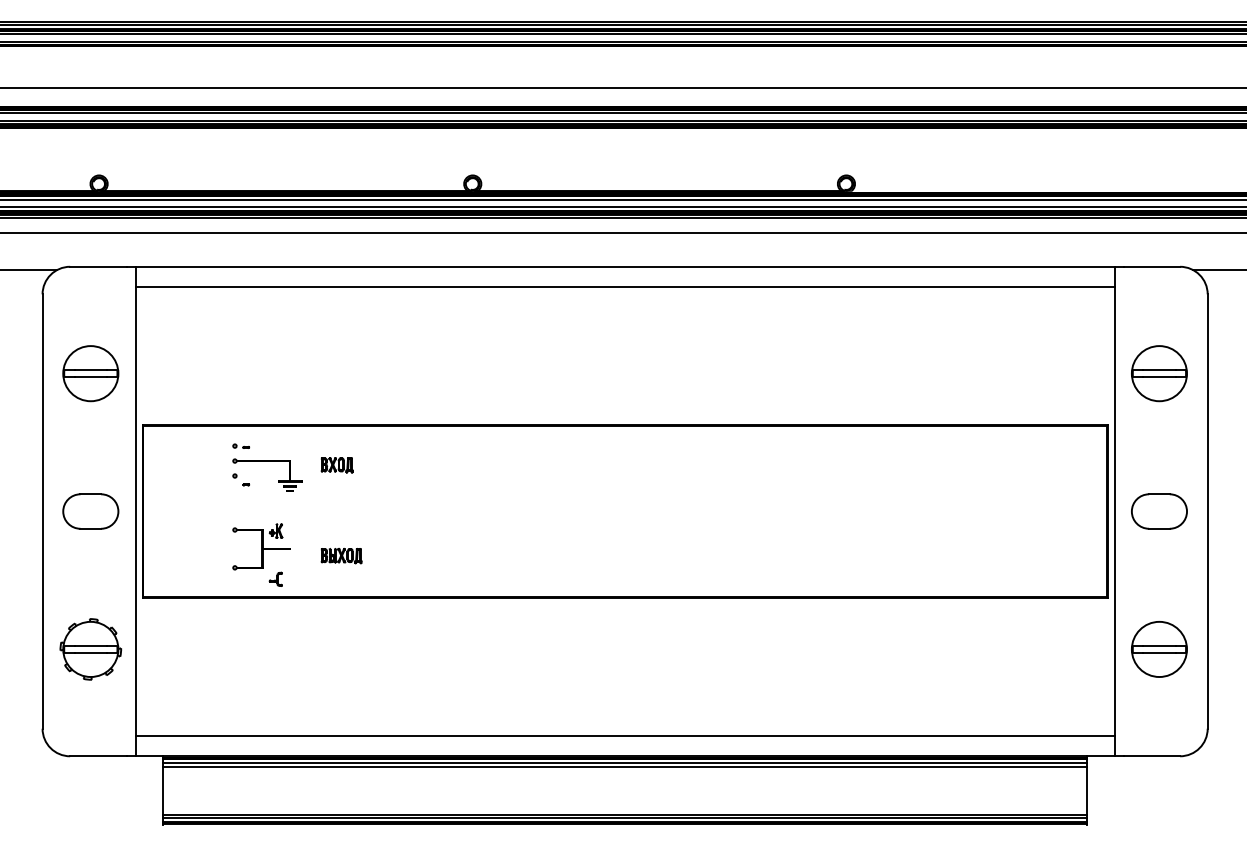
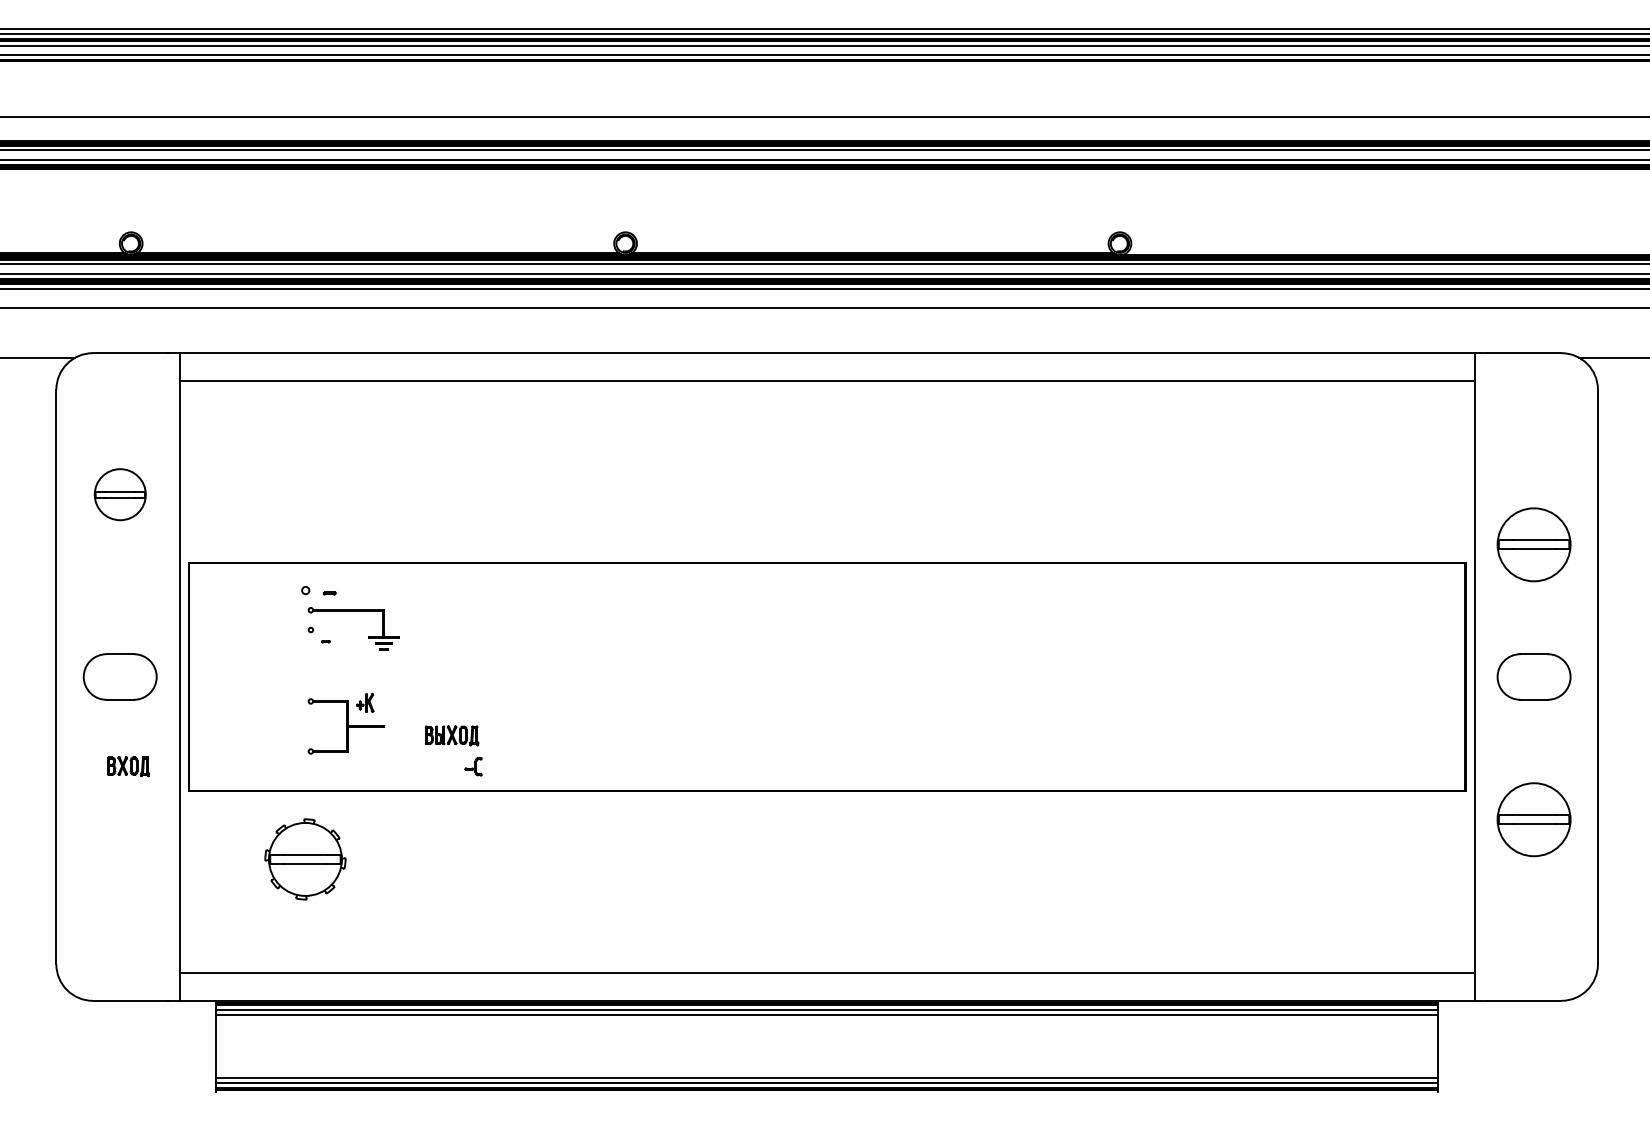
part: (90, 373) -> (119, 494), size x0.7
part: (1159, 373) -> (1534, 544), moved
part: (241, 445) -> (319, 589), size x1.6
part: (336, 465) -> (127, 766), moved
part: (275, 578) -> (473, 765), moved
part: (90, 649) -> (305, 859), moved
part: (1159, 649) -> (1534, 819), moved

